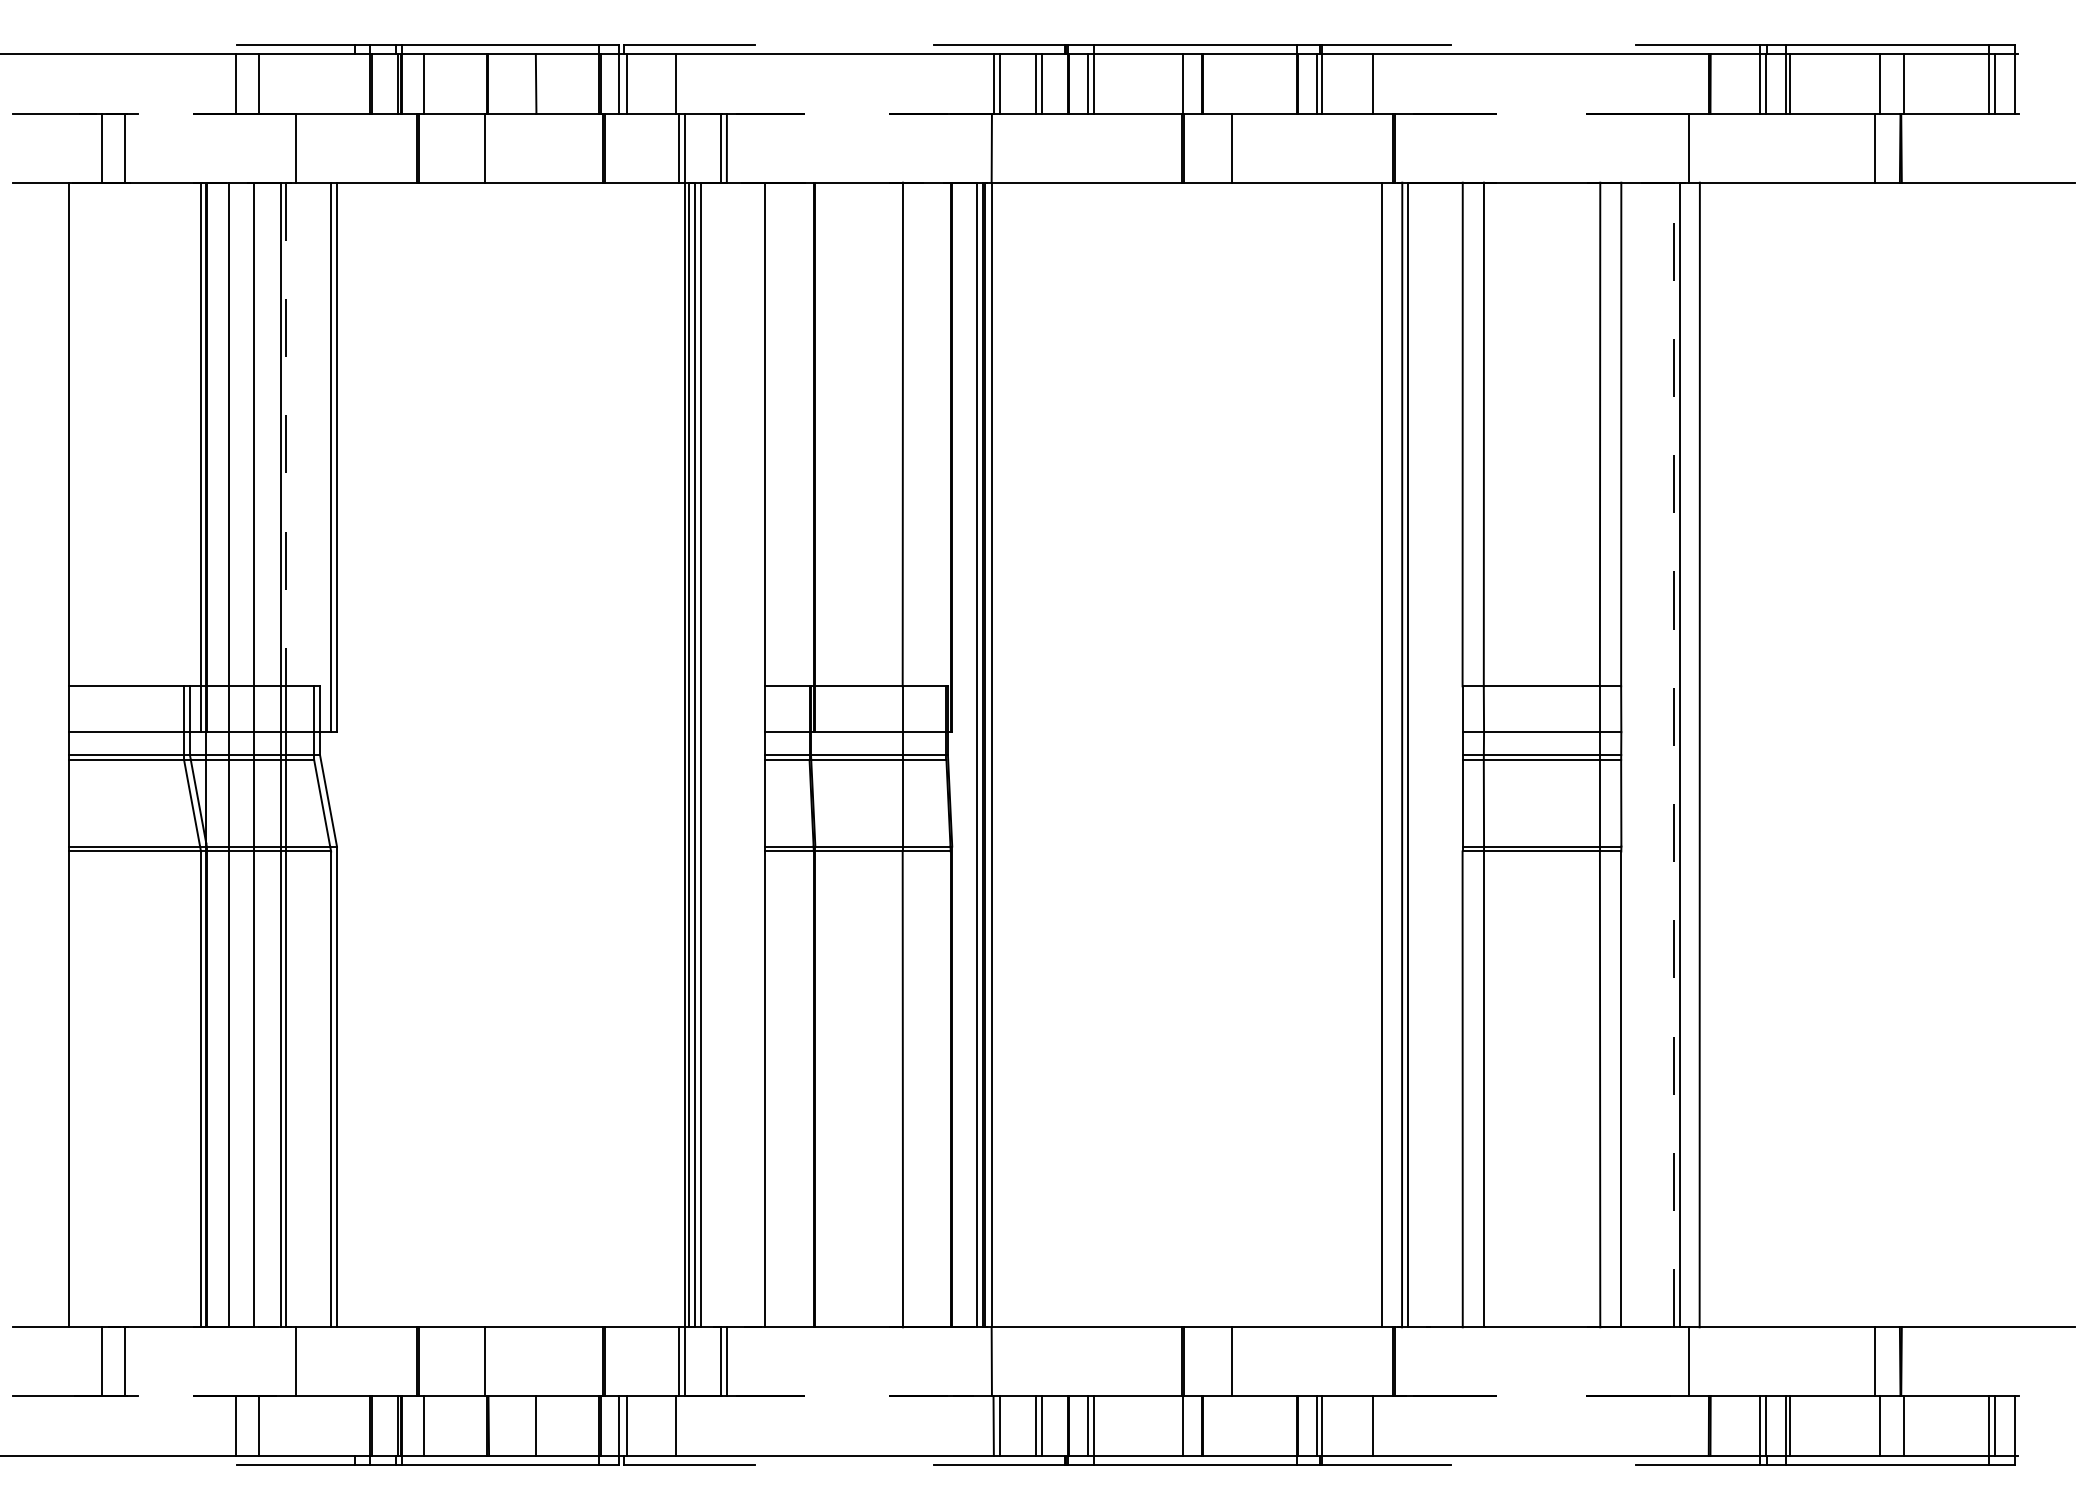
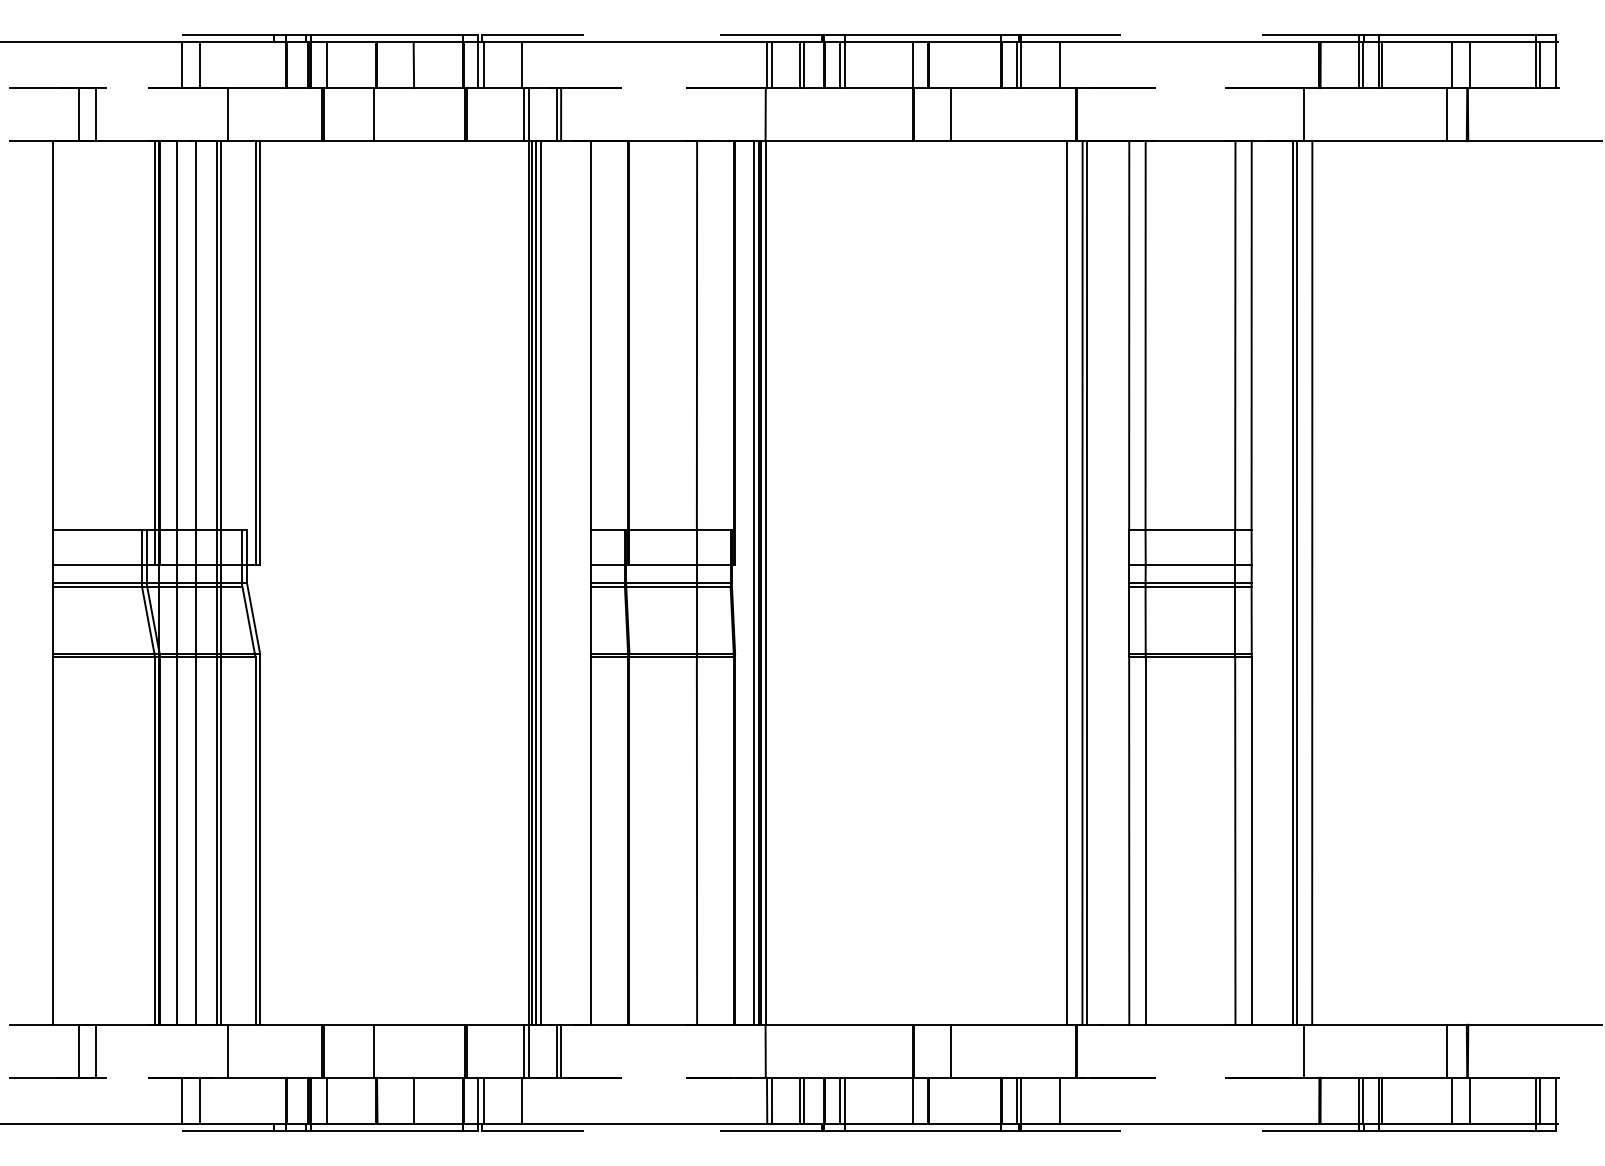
line: (286, 435) -> (221, 336), dashed -> solid
line: (1674, 754) -> (1292, 582), dashed -> solid

